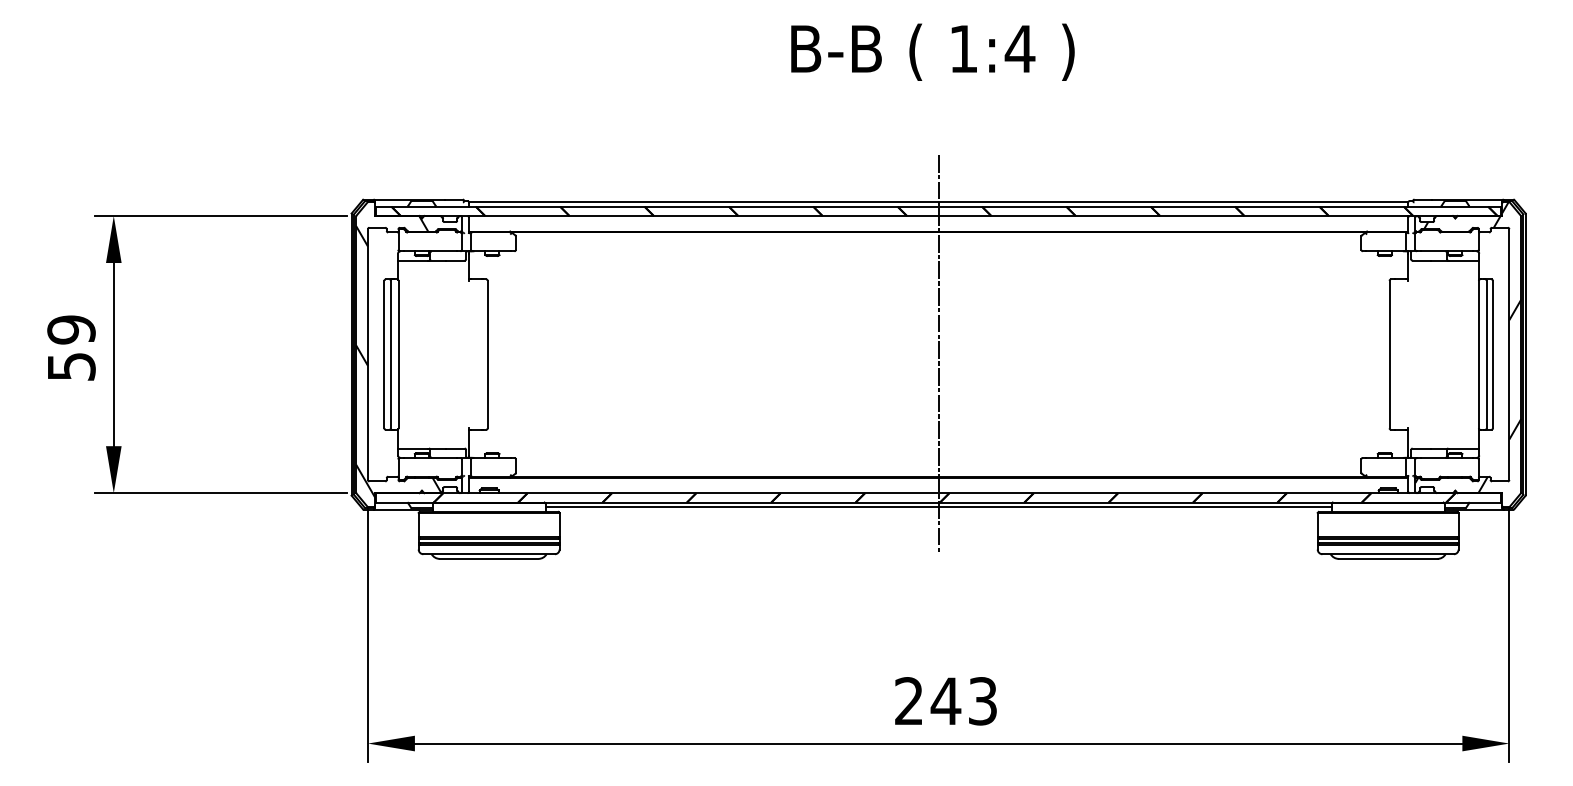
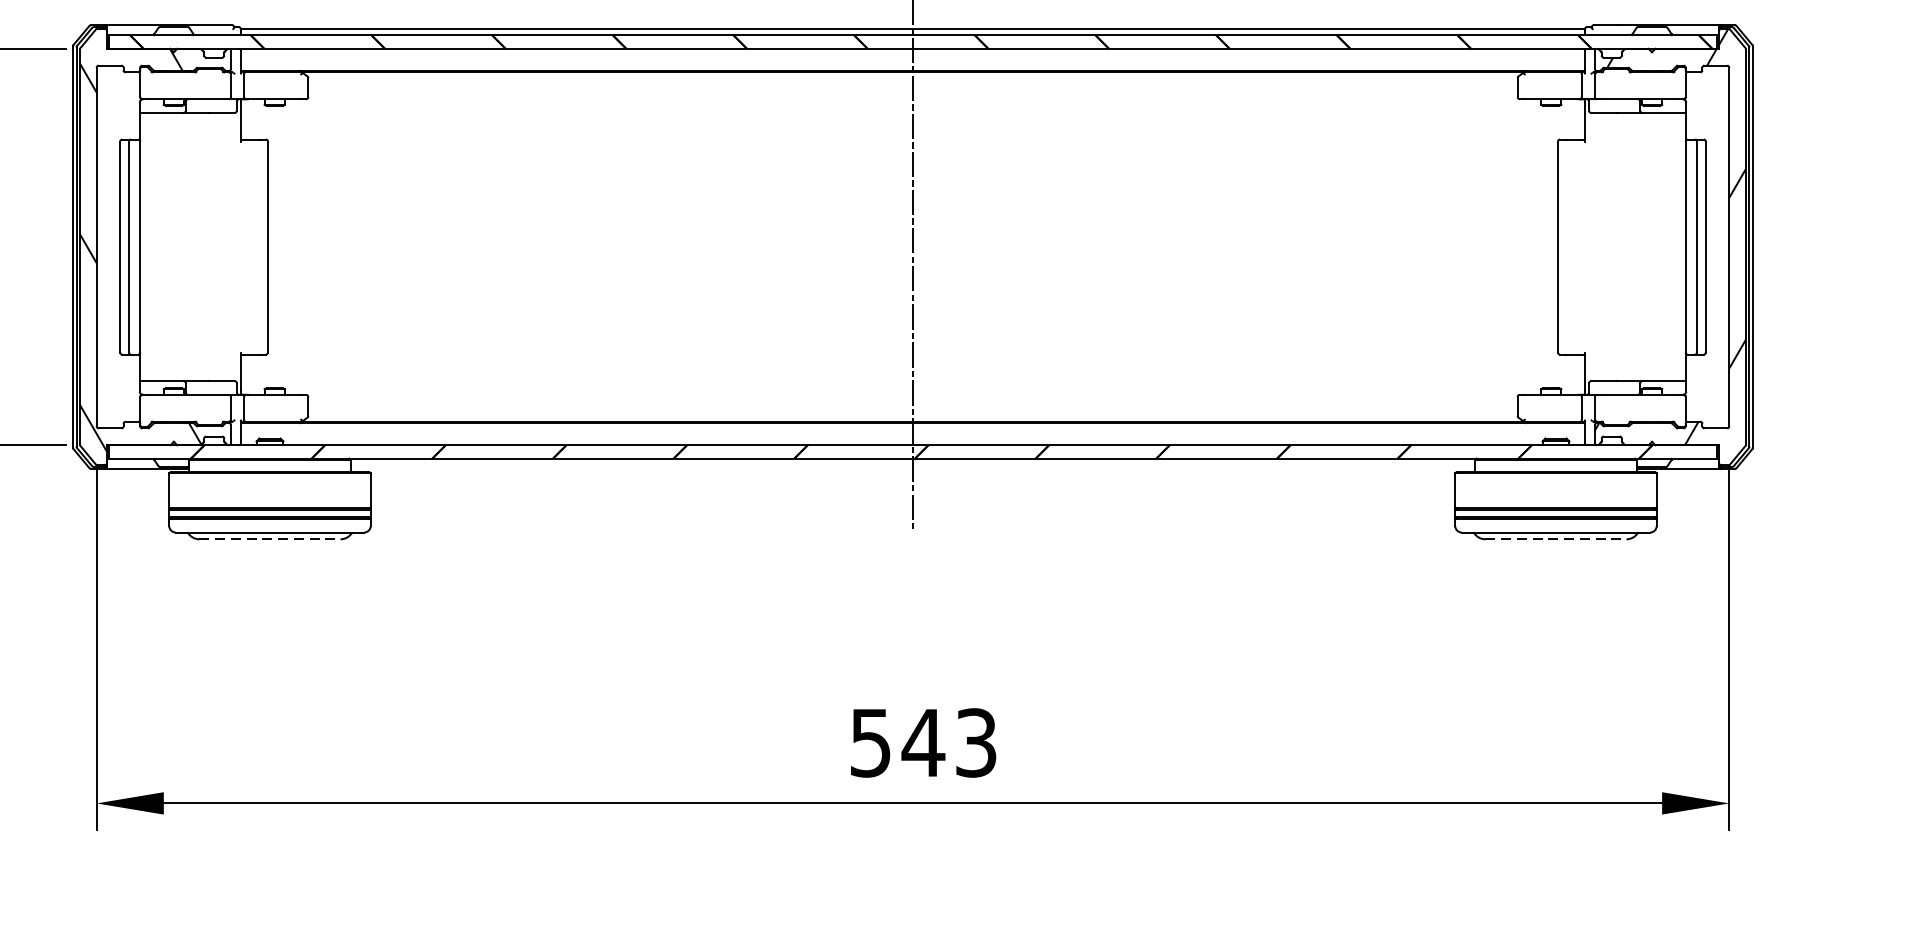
line: (938, 507) -> (912, 465), removed
line: (489, 558) -> (270, 538), solid -> dashed
line: (1388, 558) -> (1556, 538), solid -> dashed
text: (908, 701) -> (869, 743), 243 -> 543

